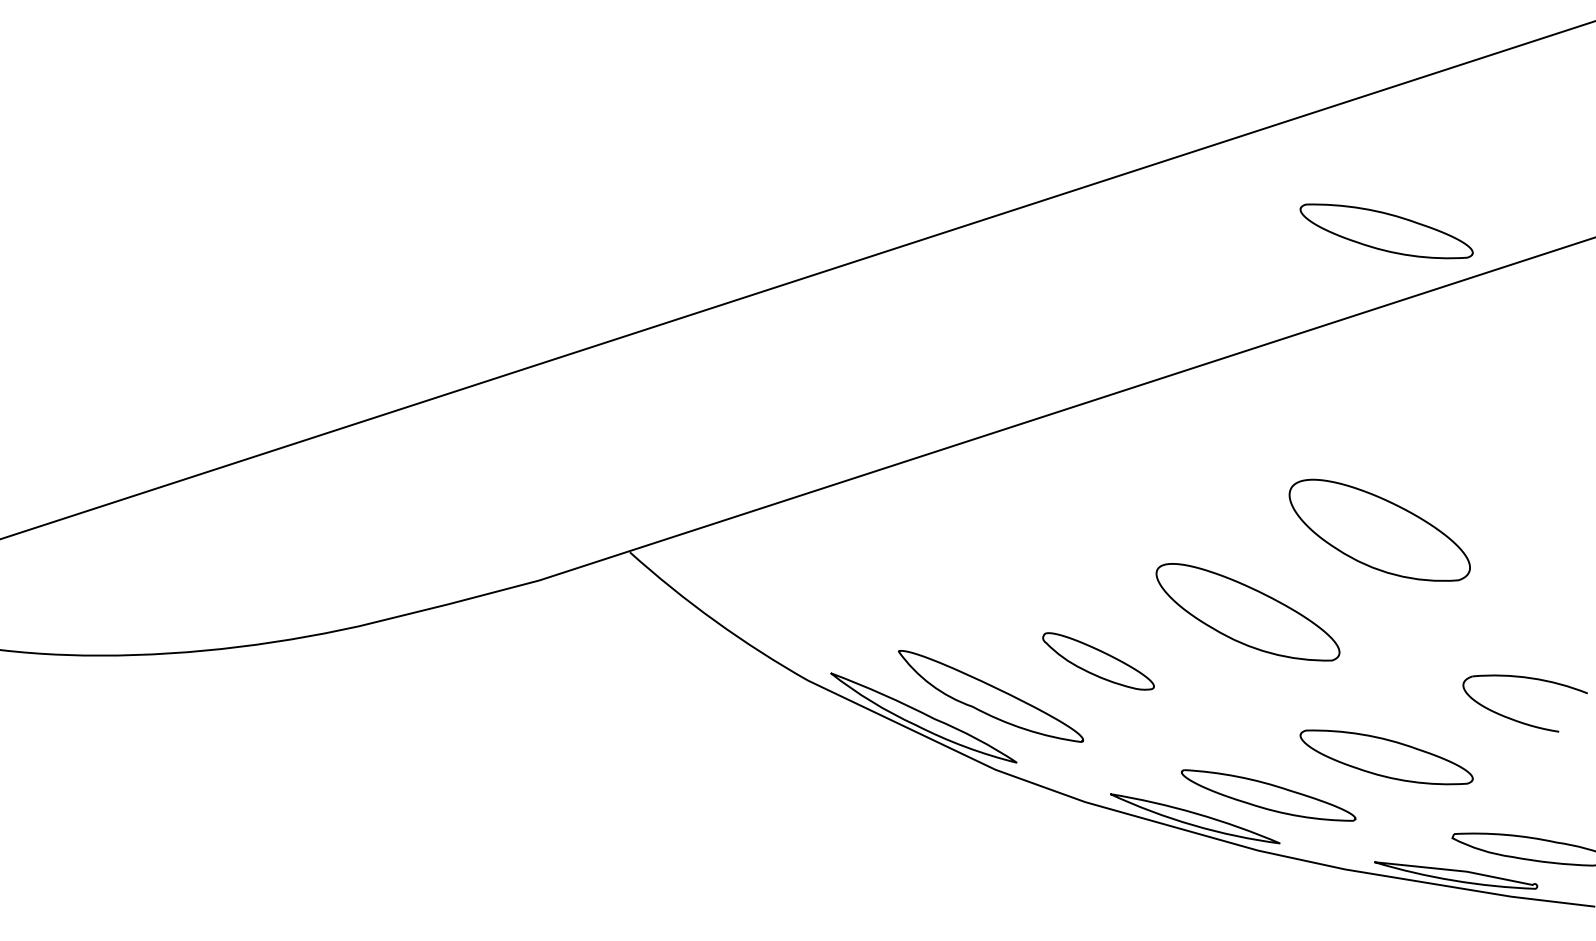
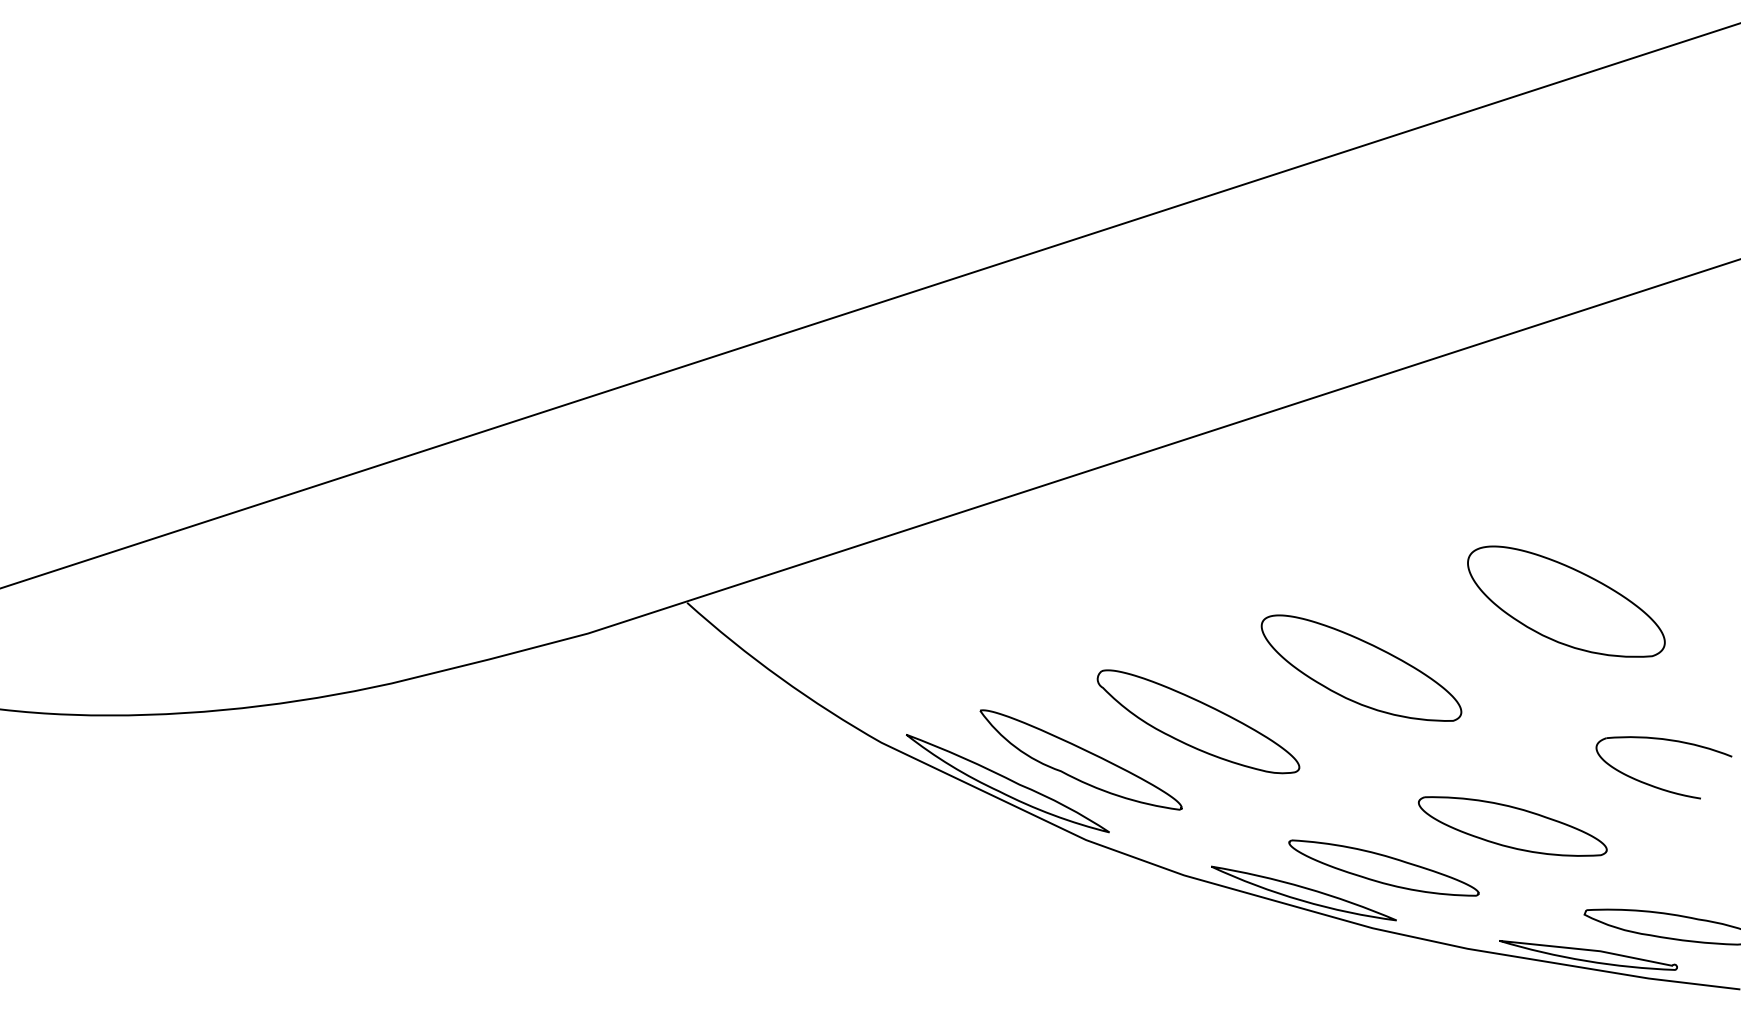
part: (1386, 231) -> (1512, 252), removed
part: (1379, 529) -> (1566, 600), moved
part: (1098, 661) -> (1198, 721), size x1.67

